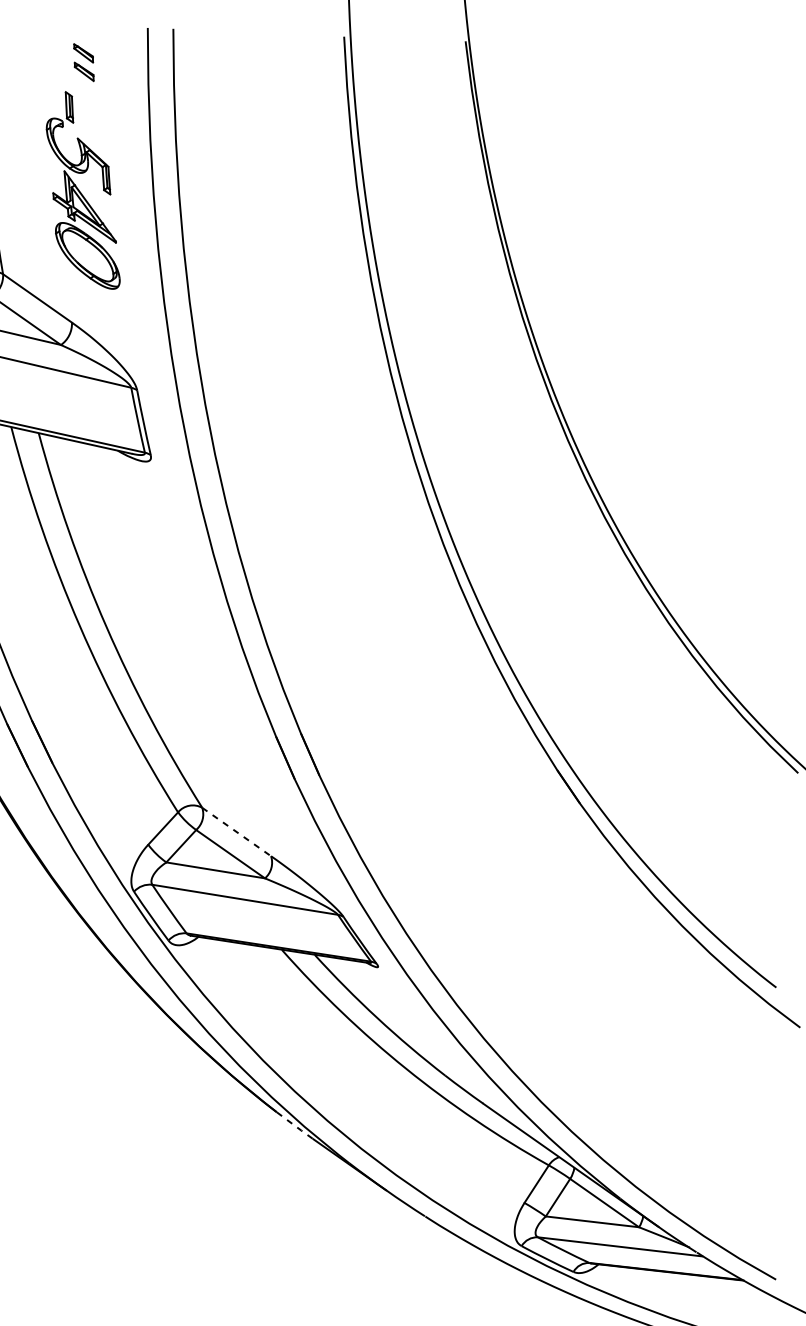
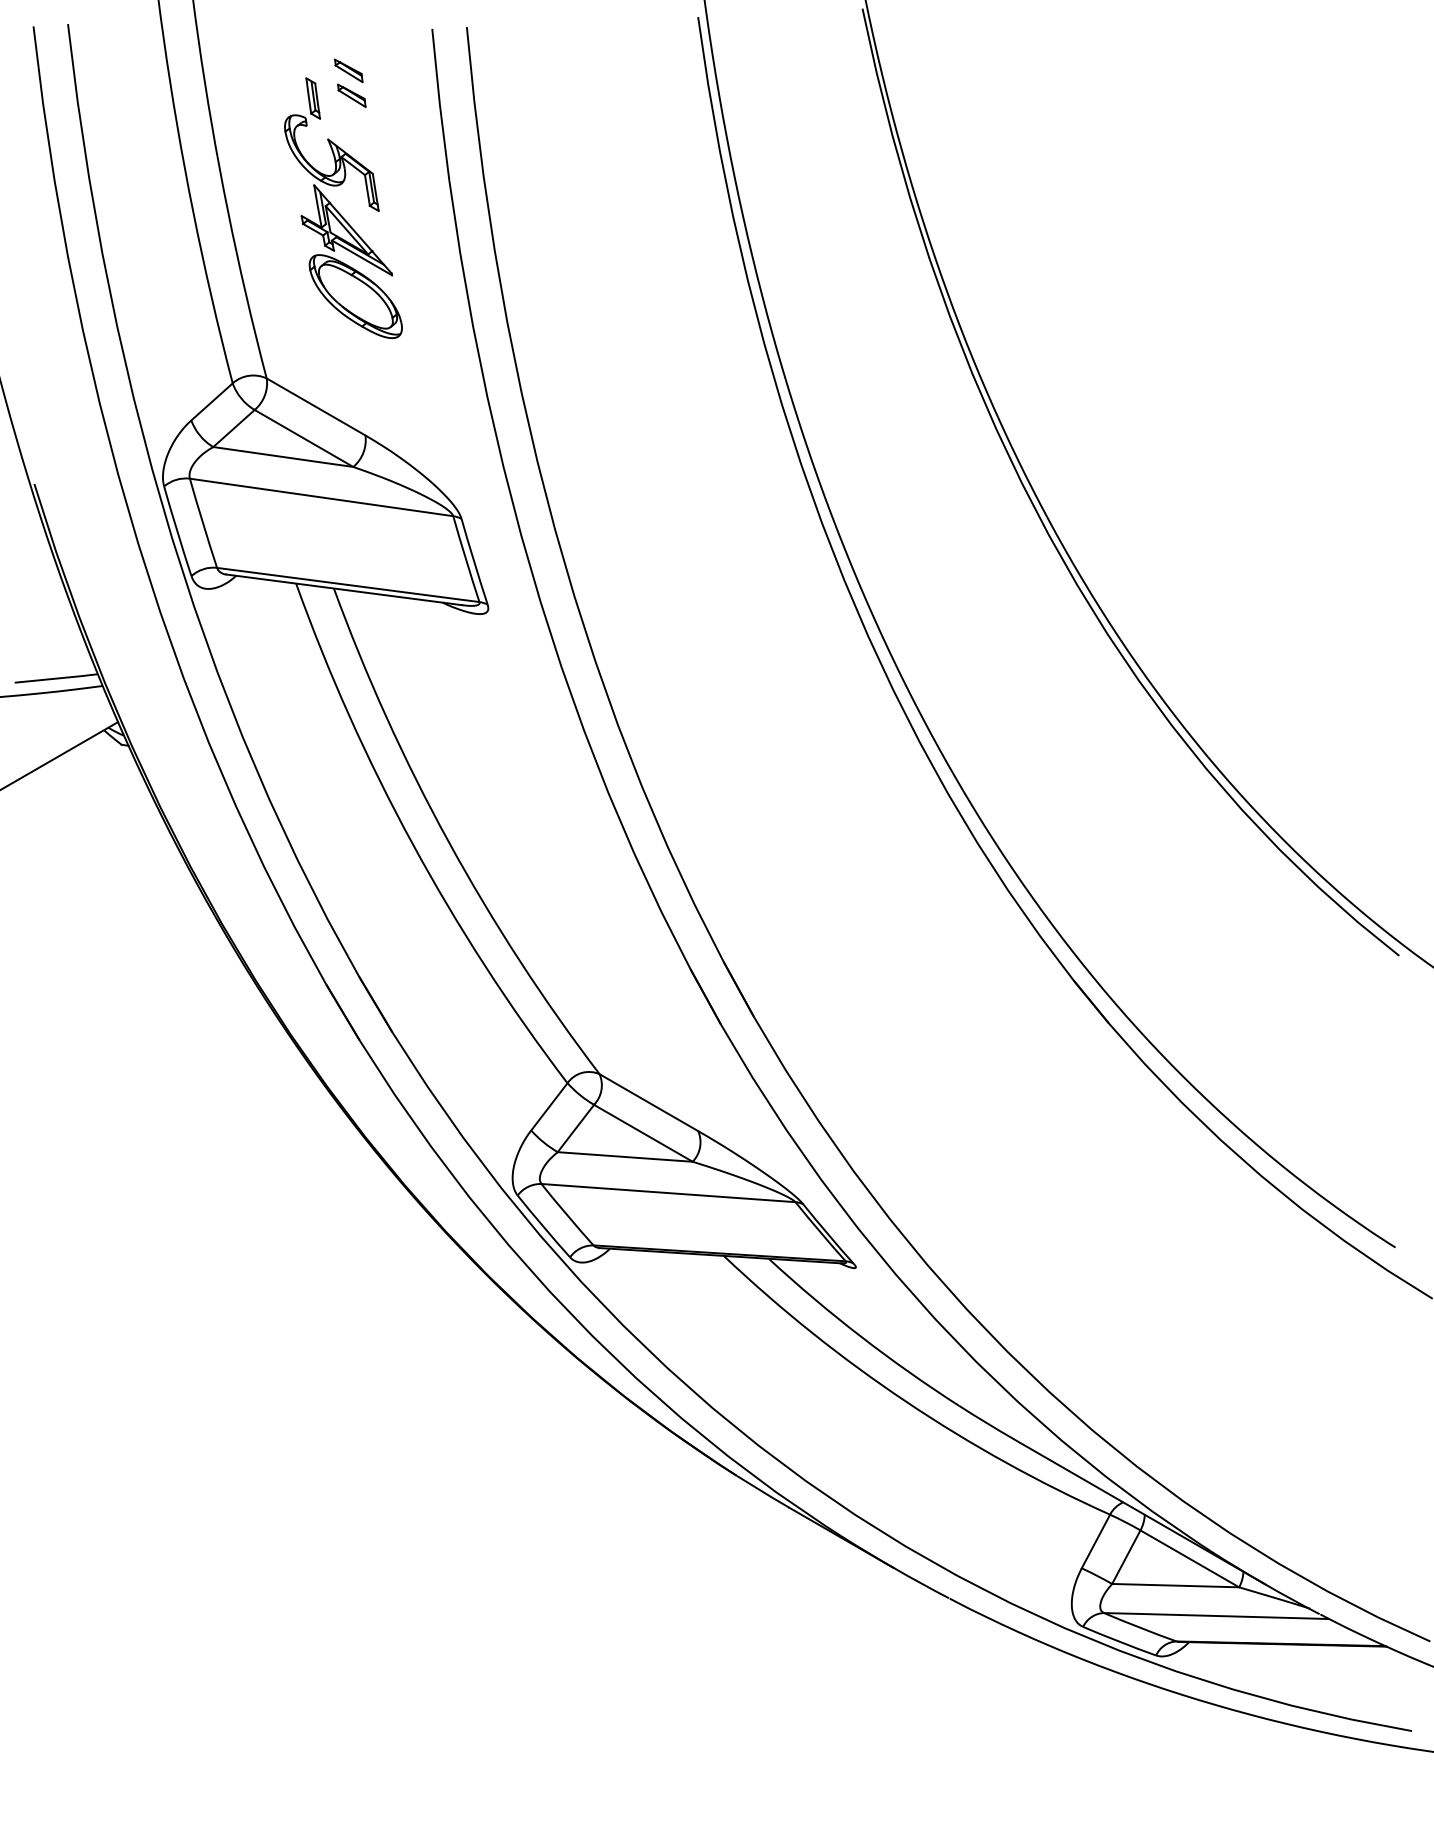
part: (80, 192) -> (338, 211), moved
line: (236, 831) -> (648, 1102), dashed -> solid
line: (295, 1126) -> (763, 1492), dashed -> solid

